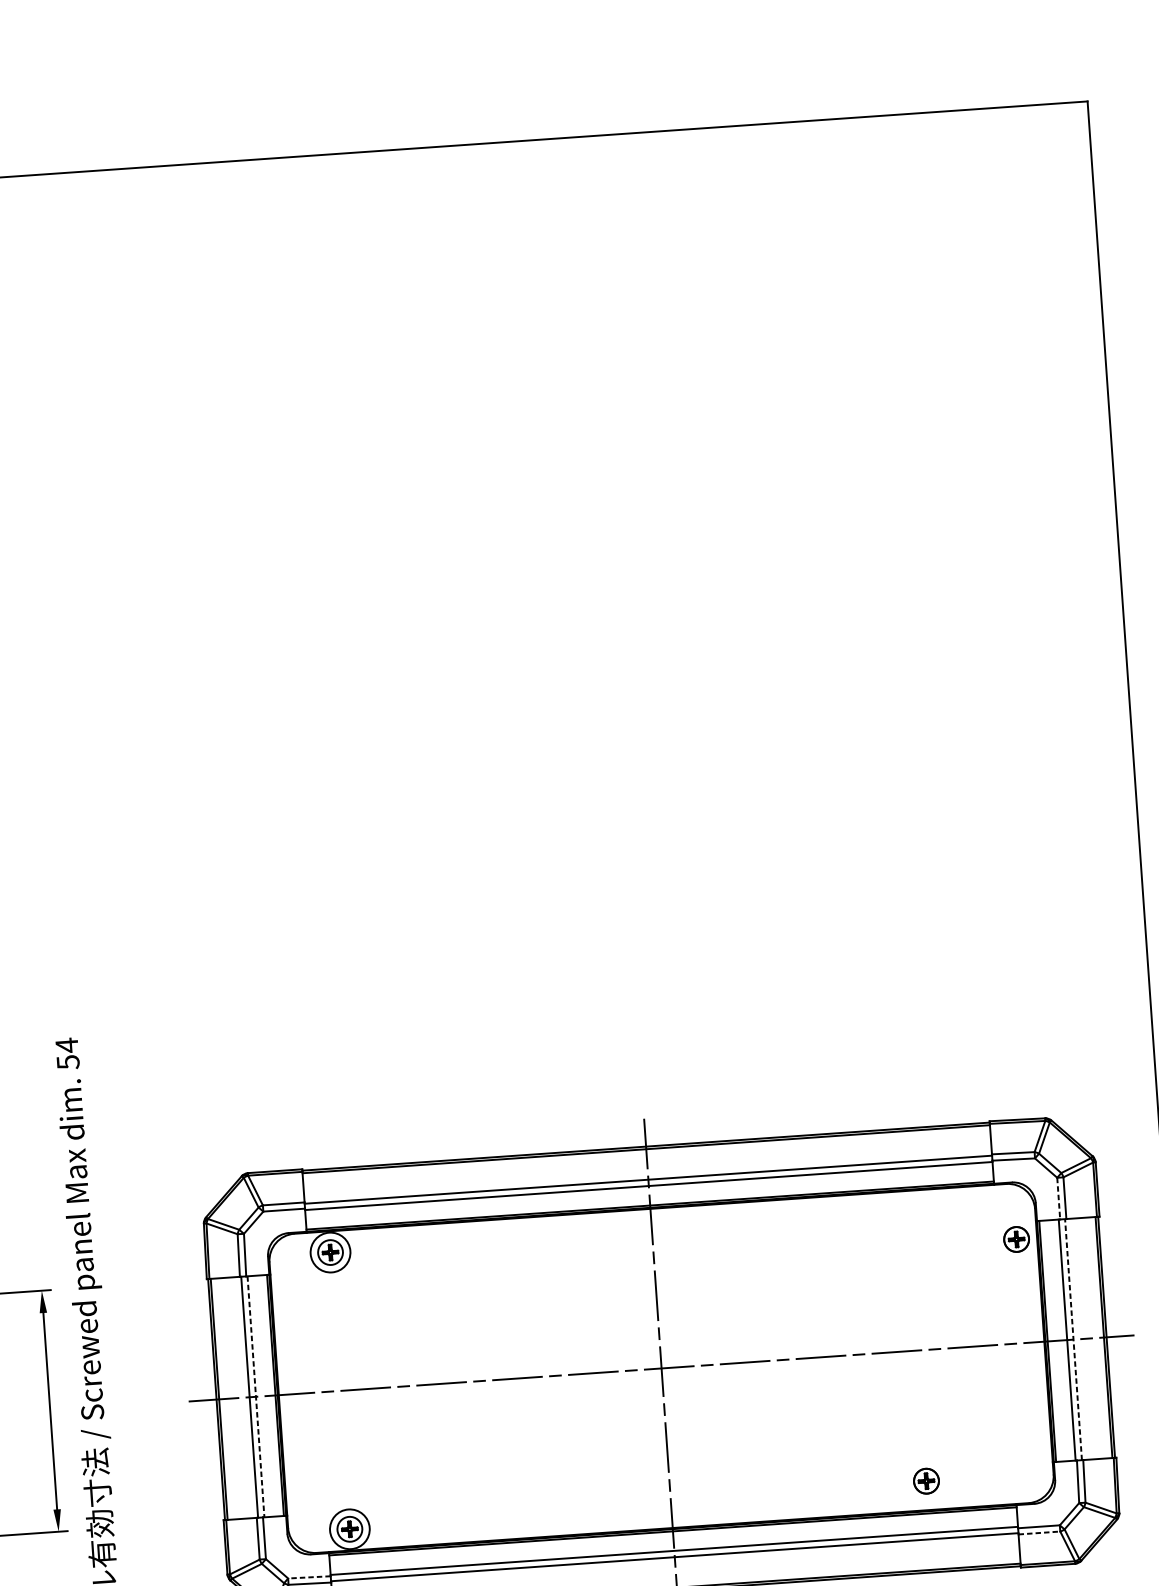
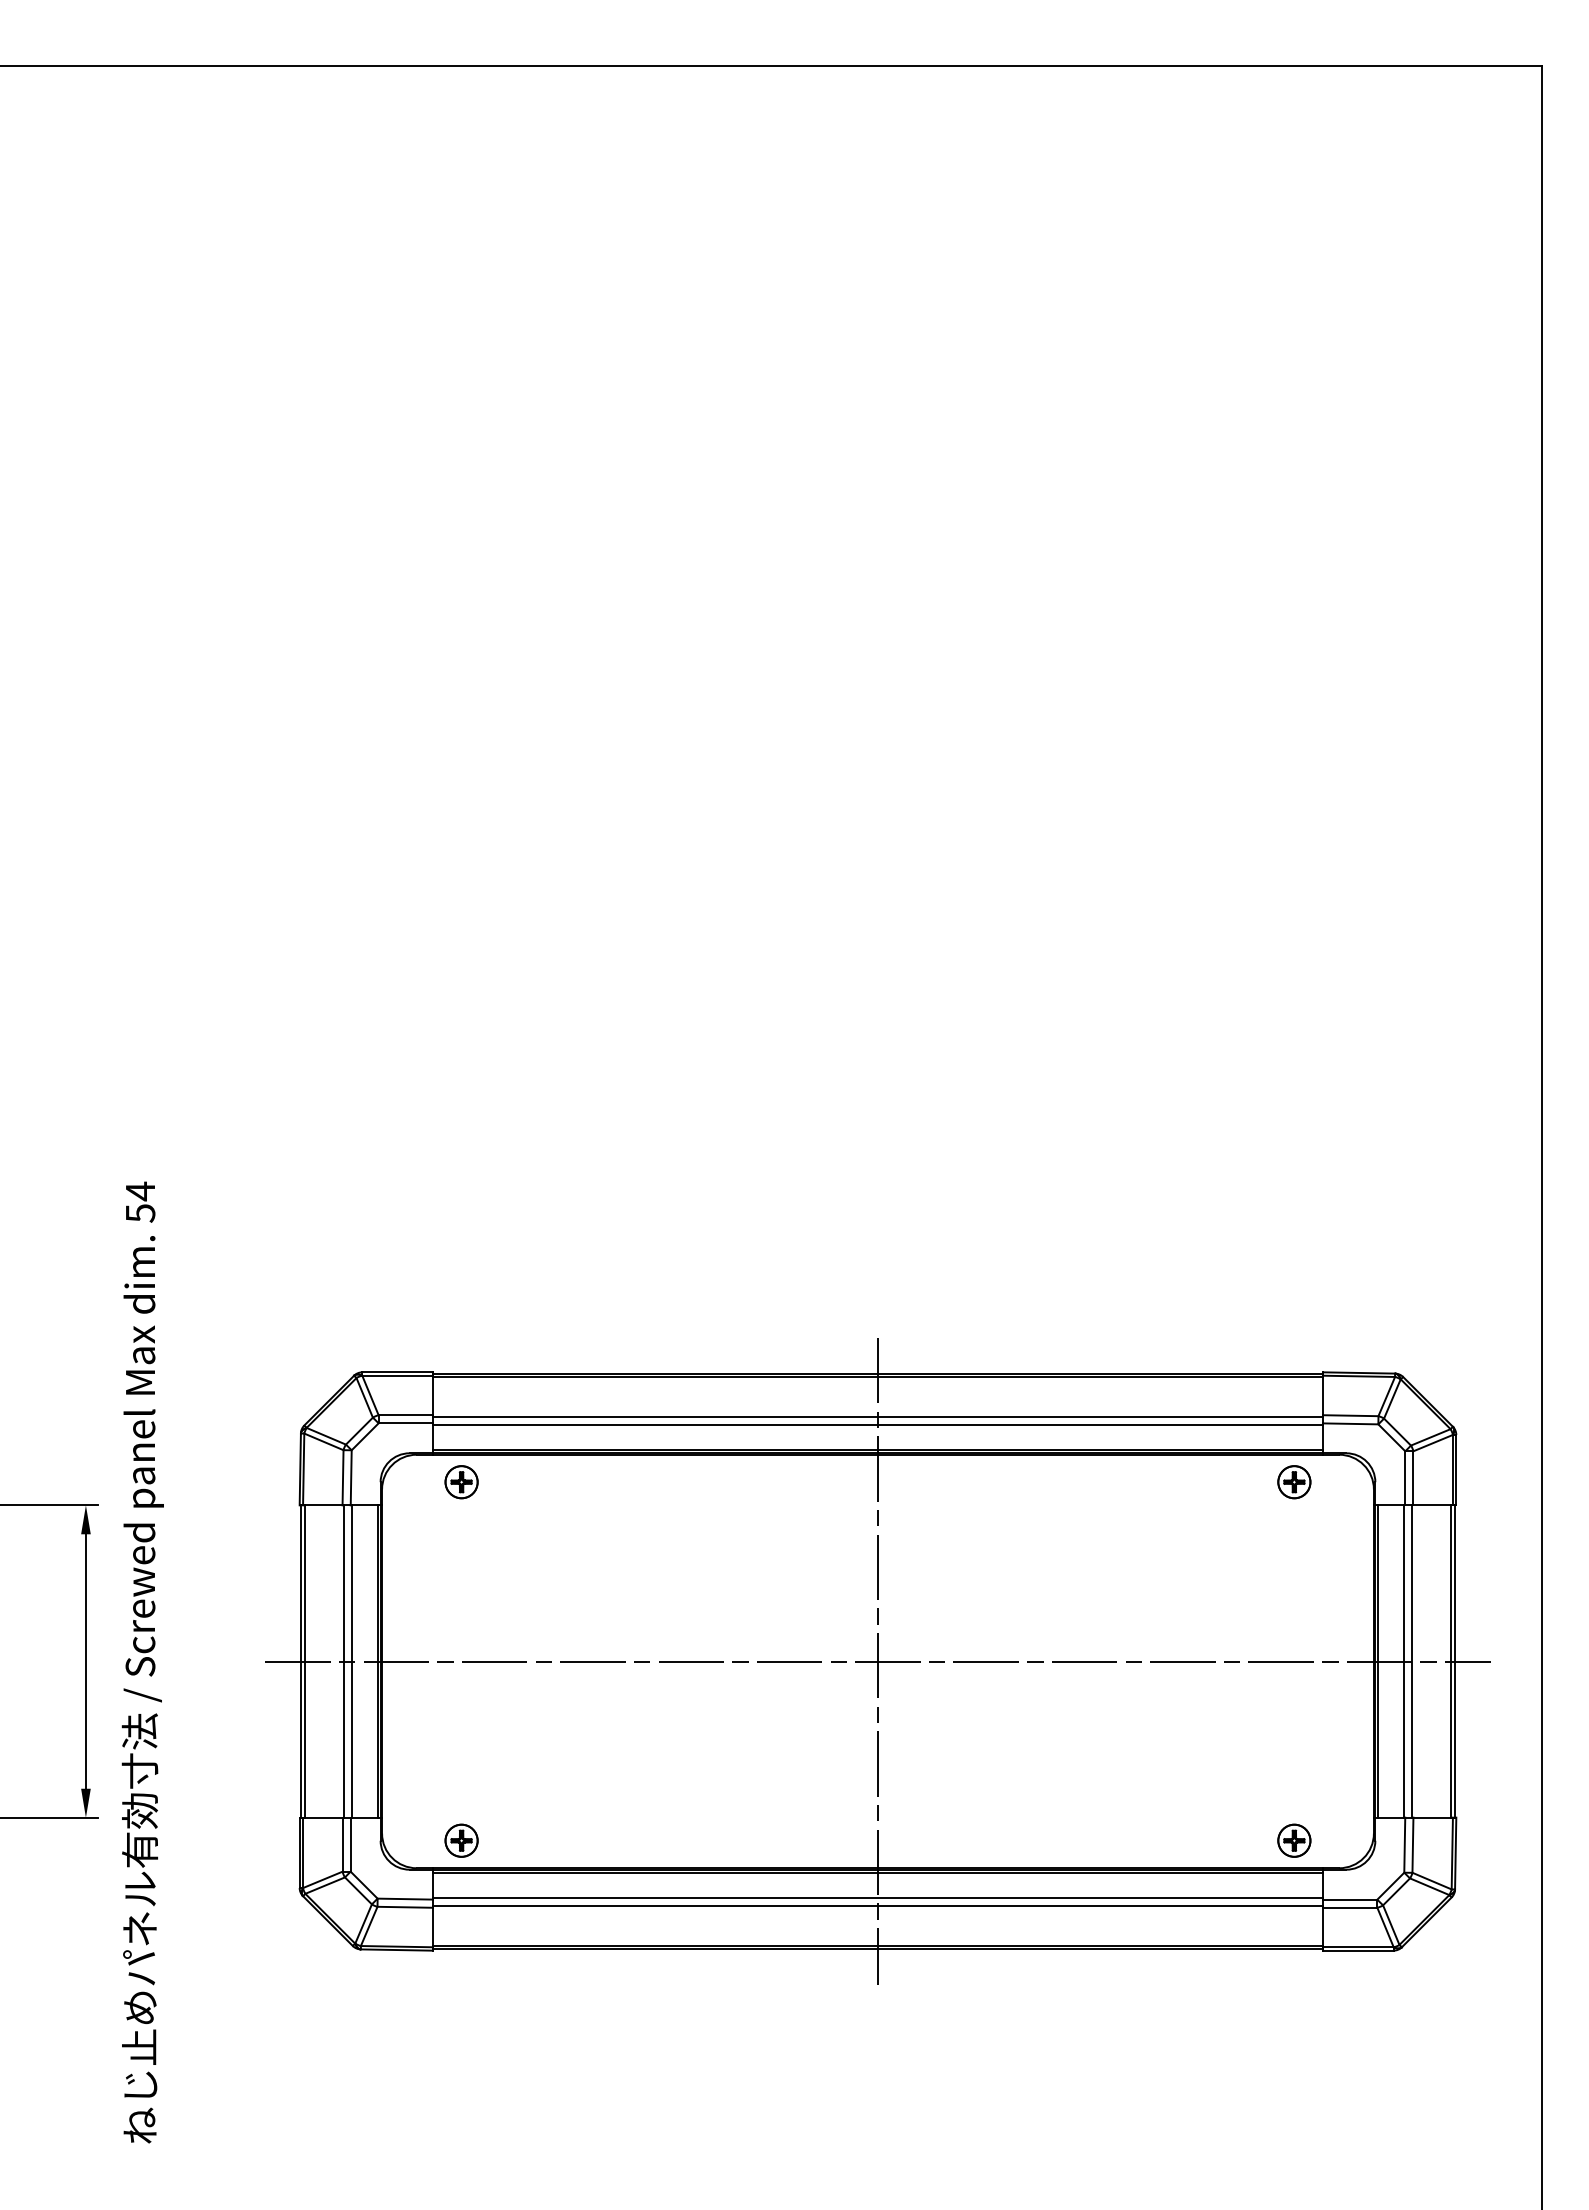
line: (1058, 1198) -> (1405, 1478), dashed -> solid
part: (1016, 1239) -> (1294, 1482), moved
circle: (330, 1252) -> (461, 1482), size x0.62
line: (1073, 1339) -> (1411, 1661), dashed -> solid
line: (256, 1397) -> (352, 1662), dashed -> solid
part: (926, 1481) -> (1294, 1840), moved
circle: (349, 1529) -> (461, 1840), size x0.62
line: (1039, 1532) -> (1350, 1907), dashed -> solid
line: (309, 1577) -> (405, 1899), dashed -> solid

